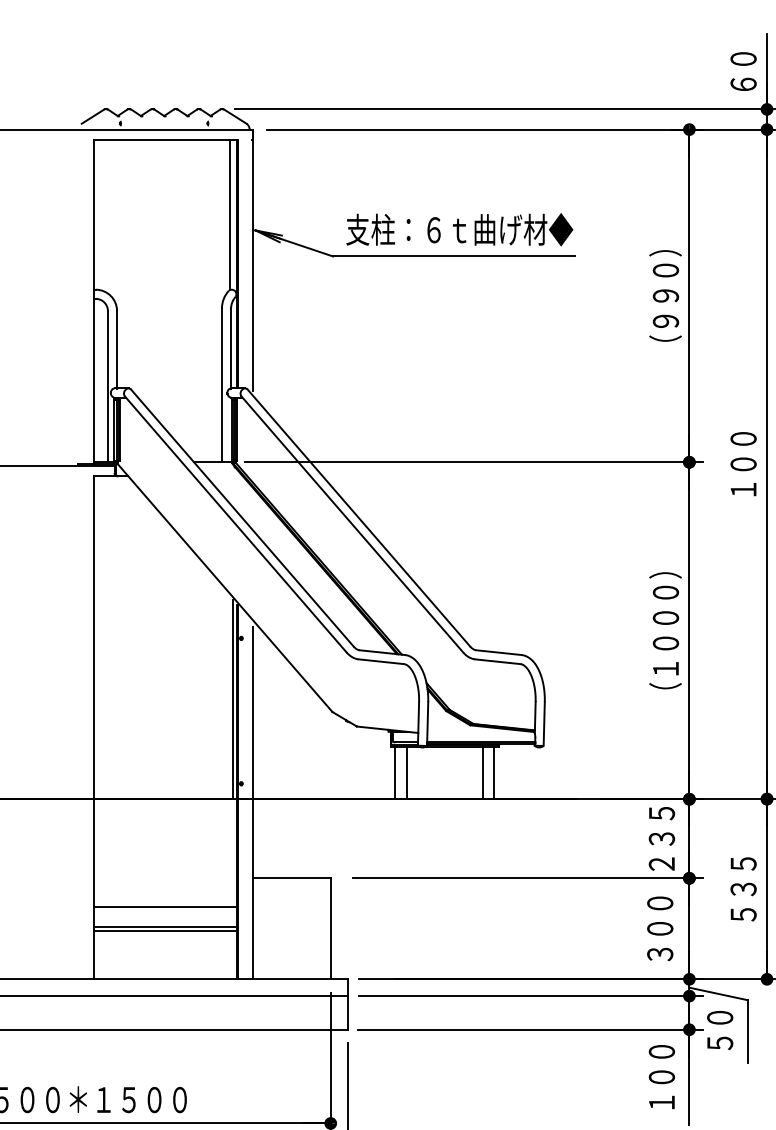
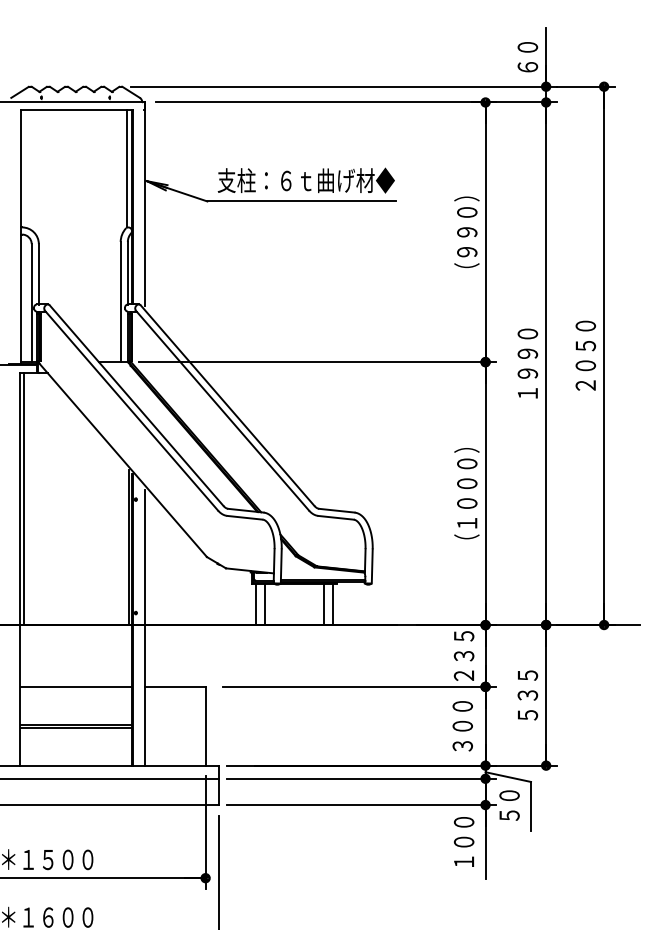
text: (743, 464) -> (527, 363), １００ -> １９９０
line: (98, 638) -> (24, 499), added
line: (165, 906) -> (76, 686), moved

